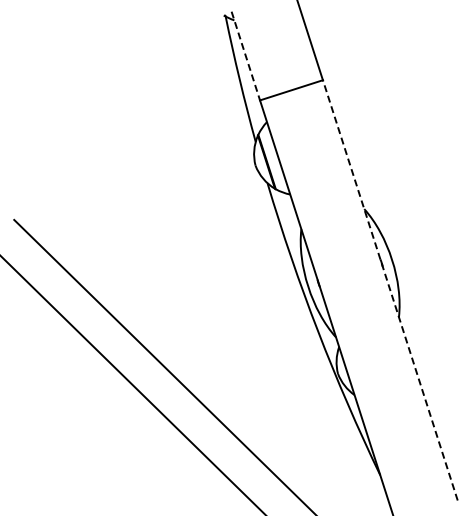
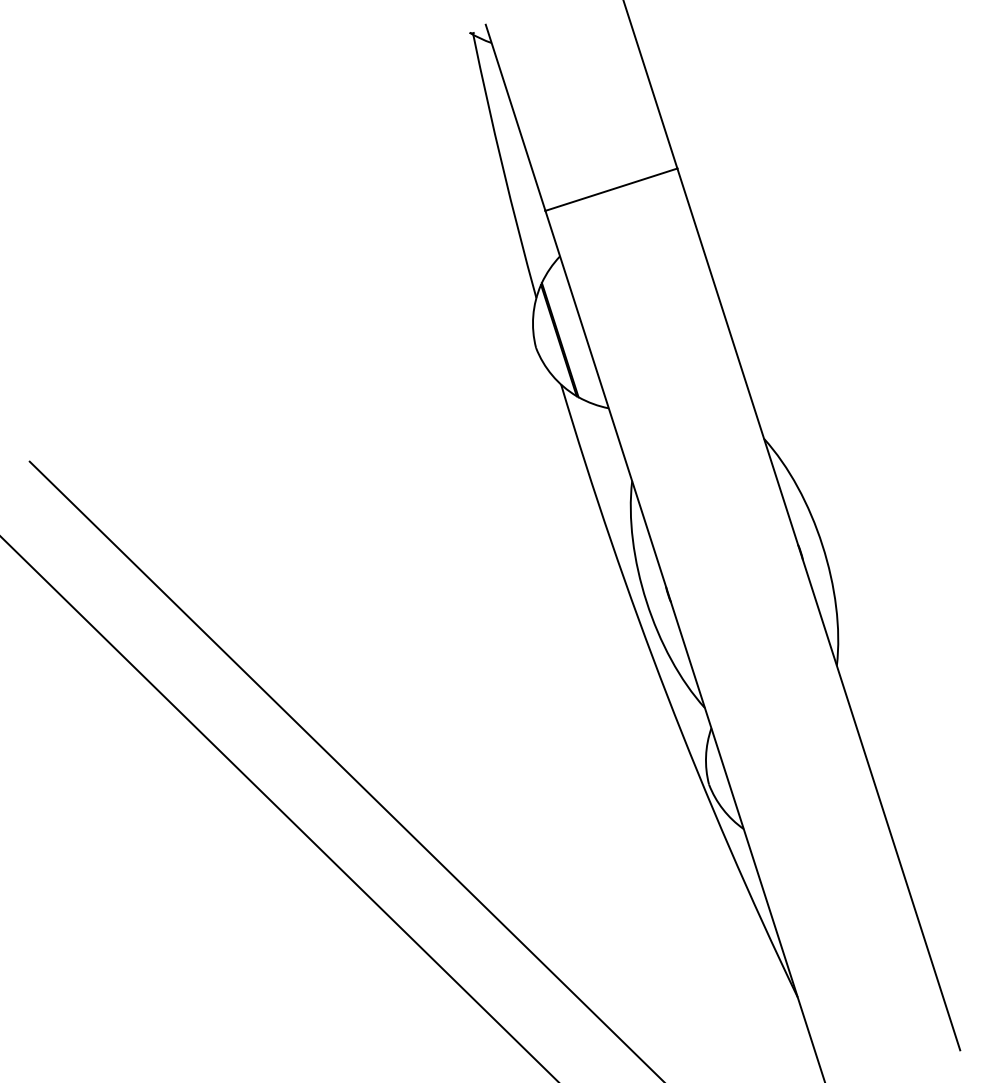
line: (245, 56) -> (514, 118), dashed -> solid
line: (390, 290) -> (819, 609), dashed -> solid

